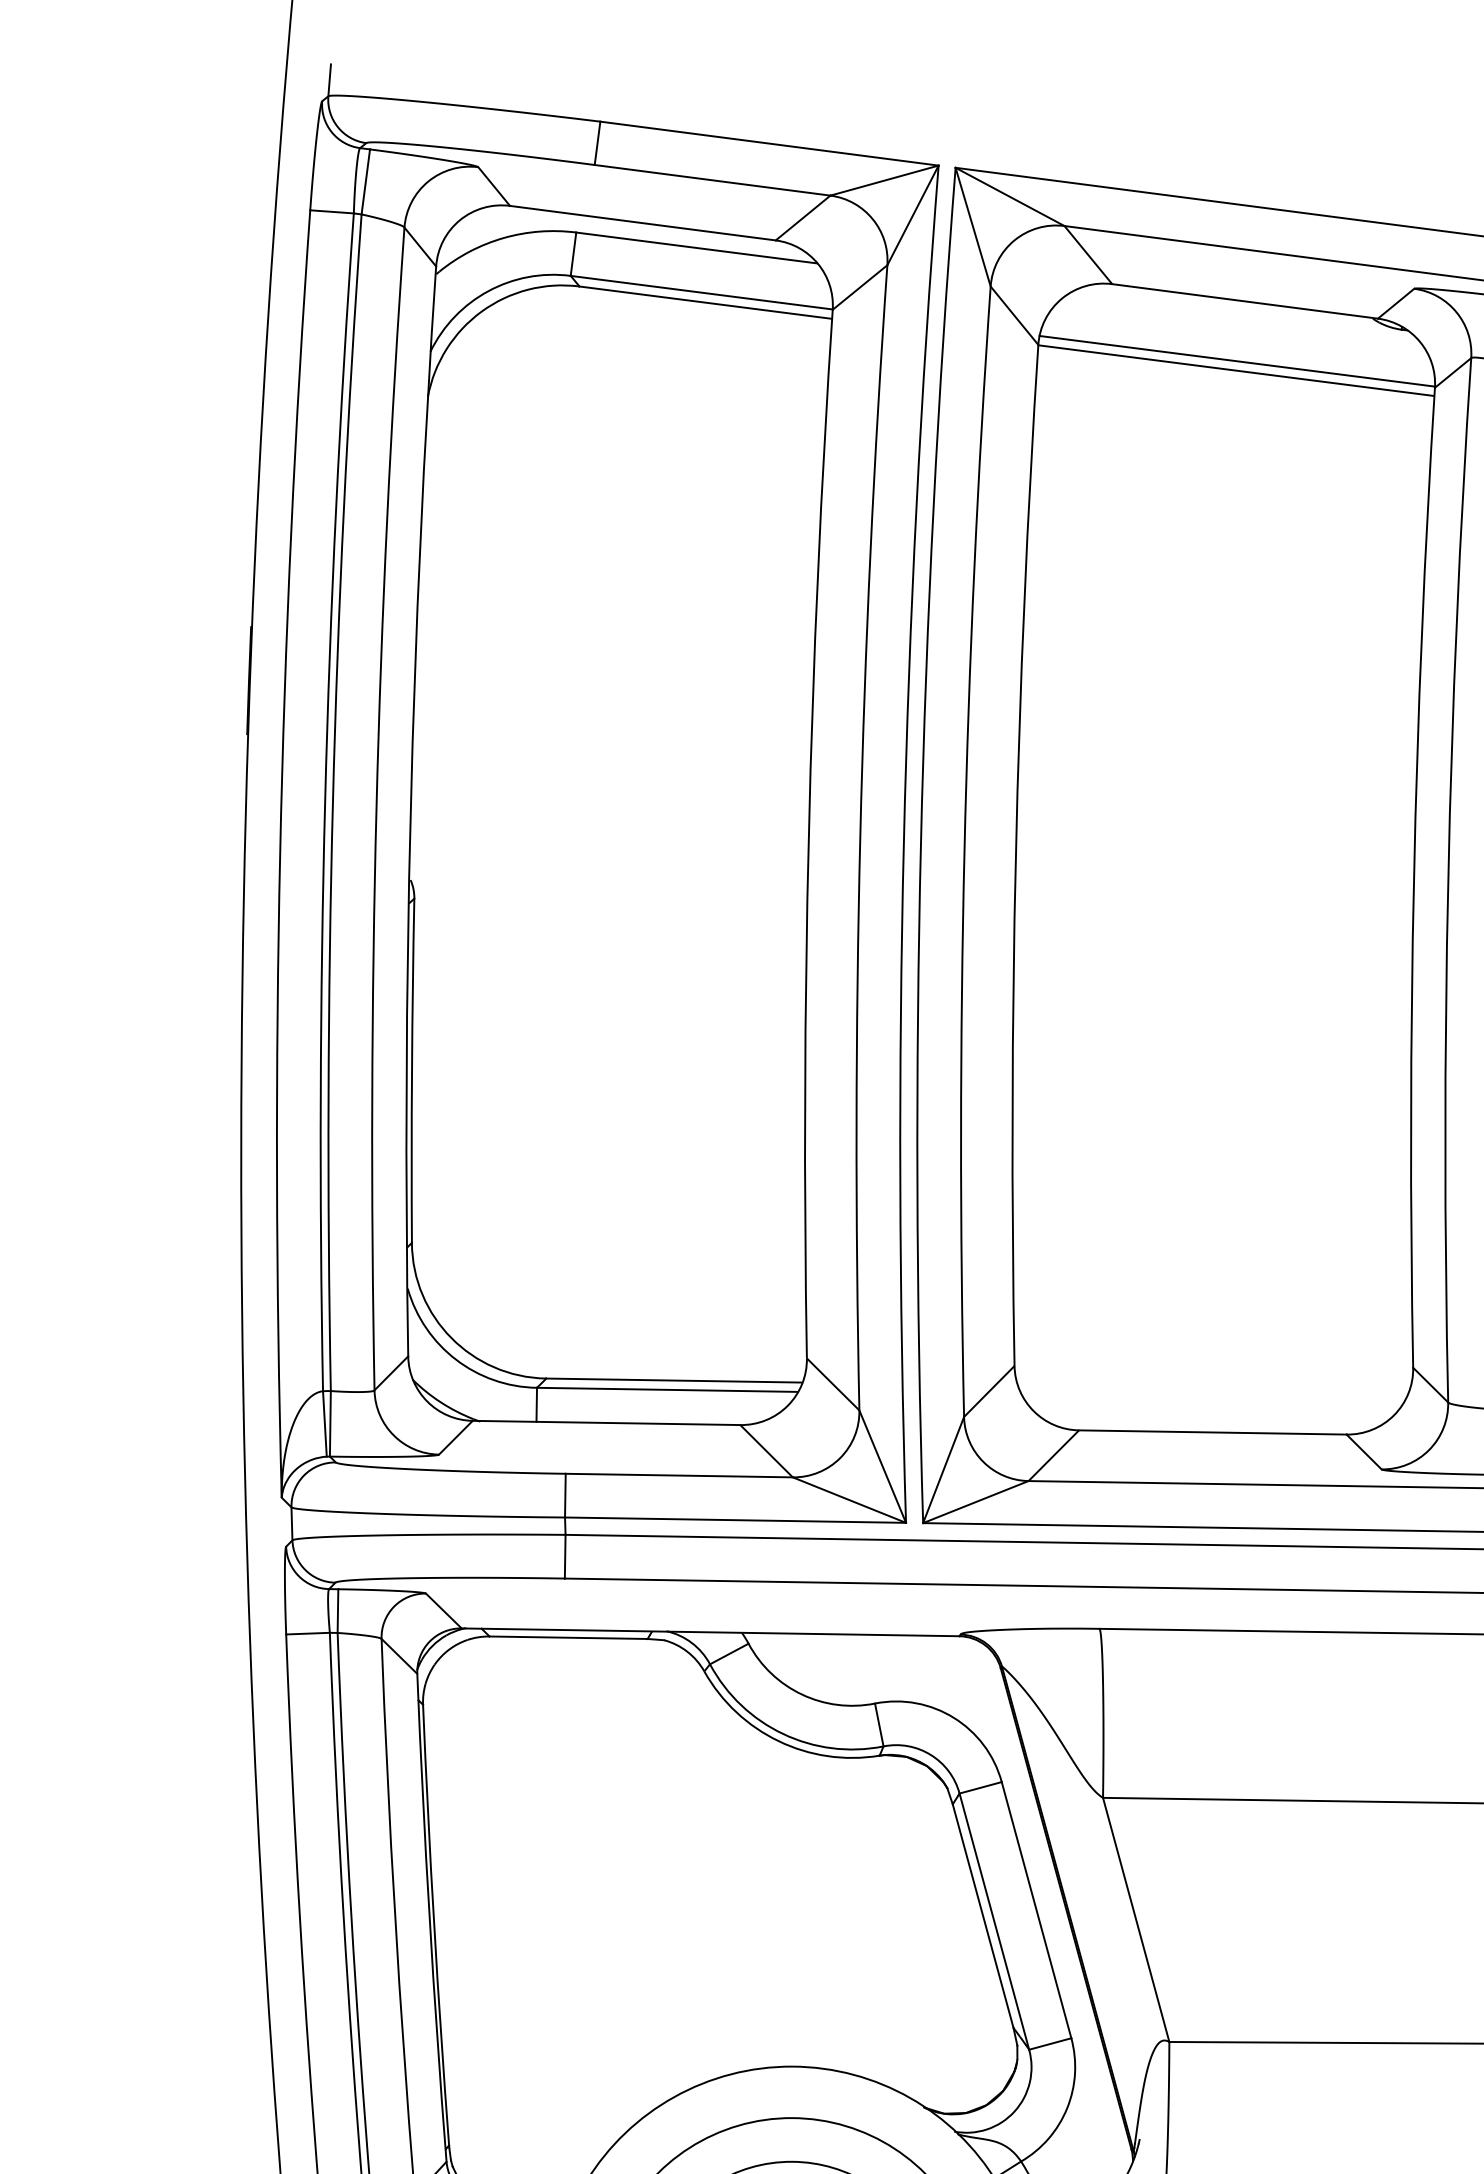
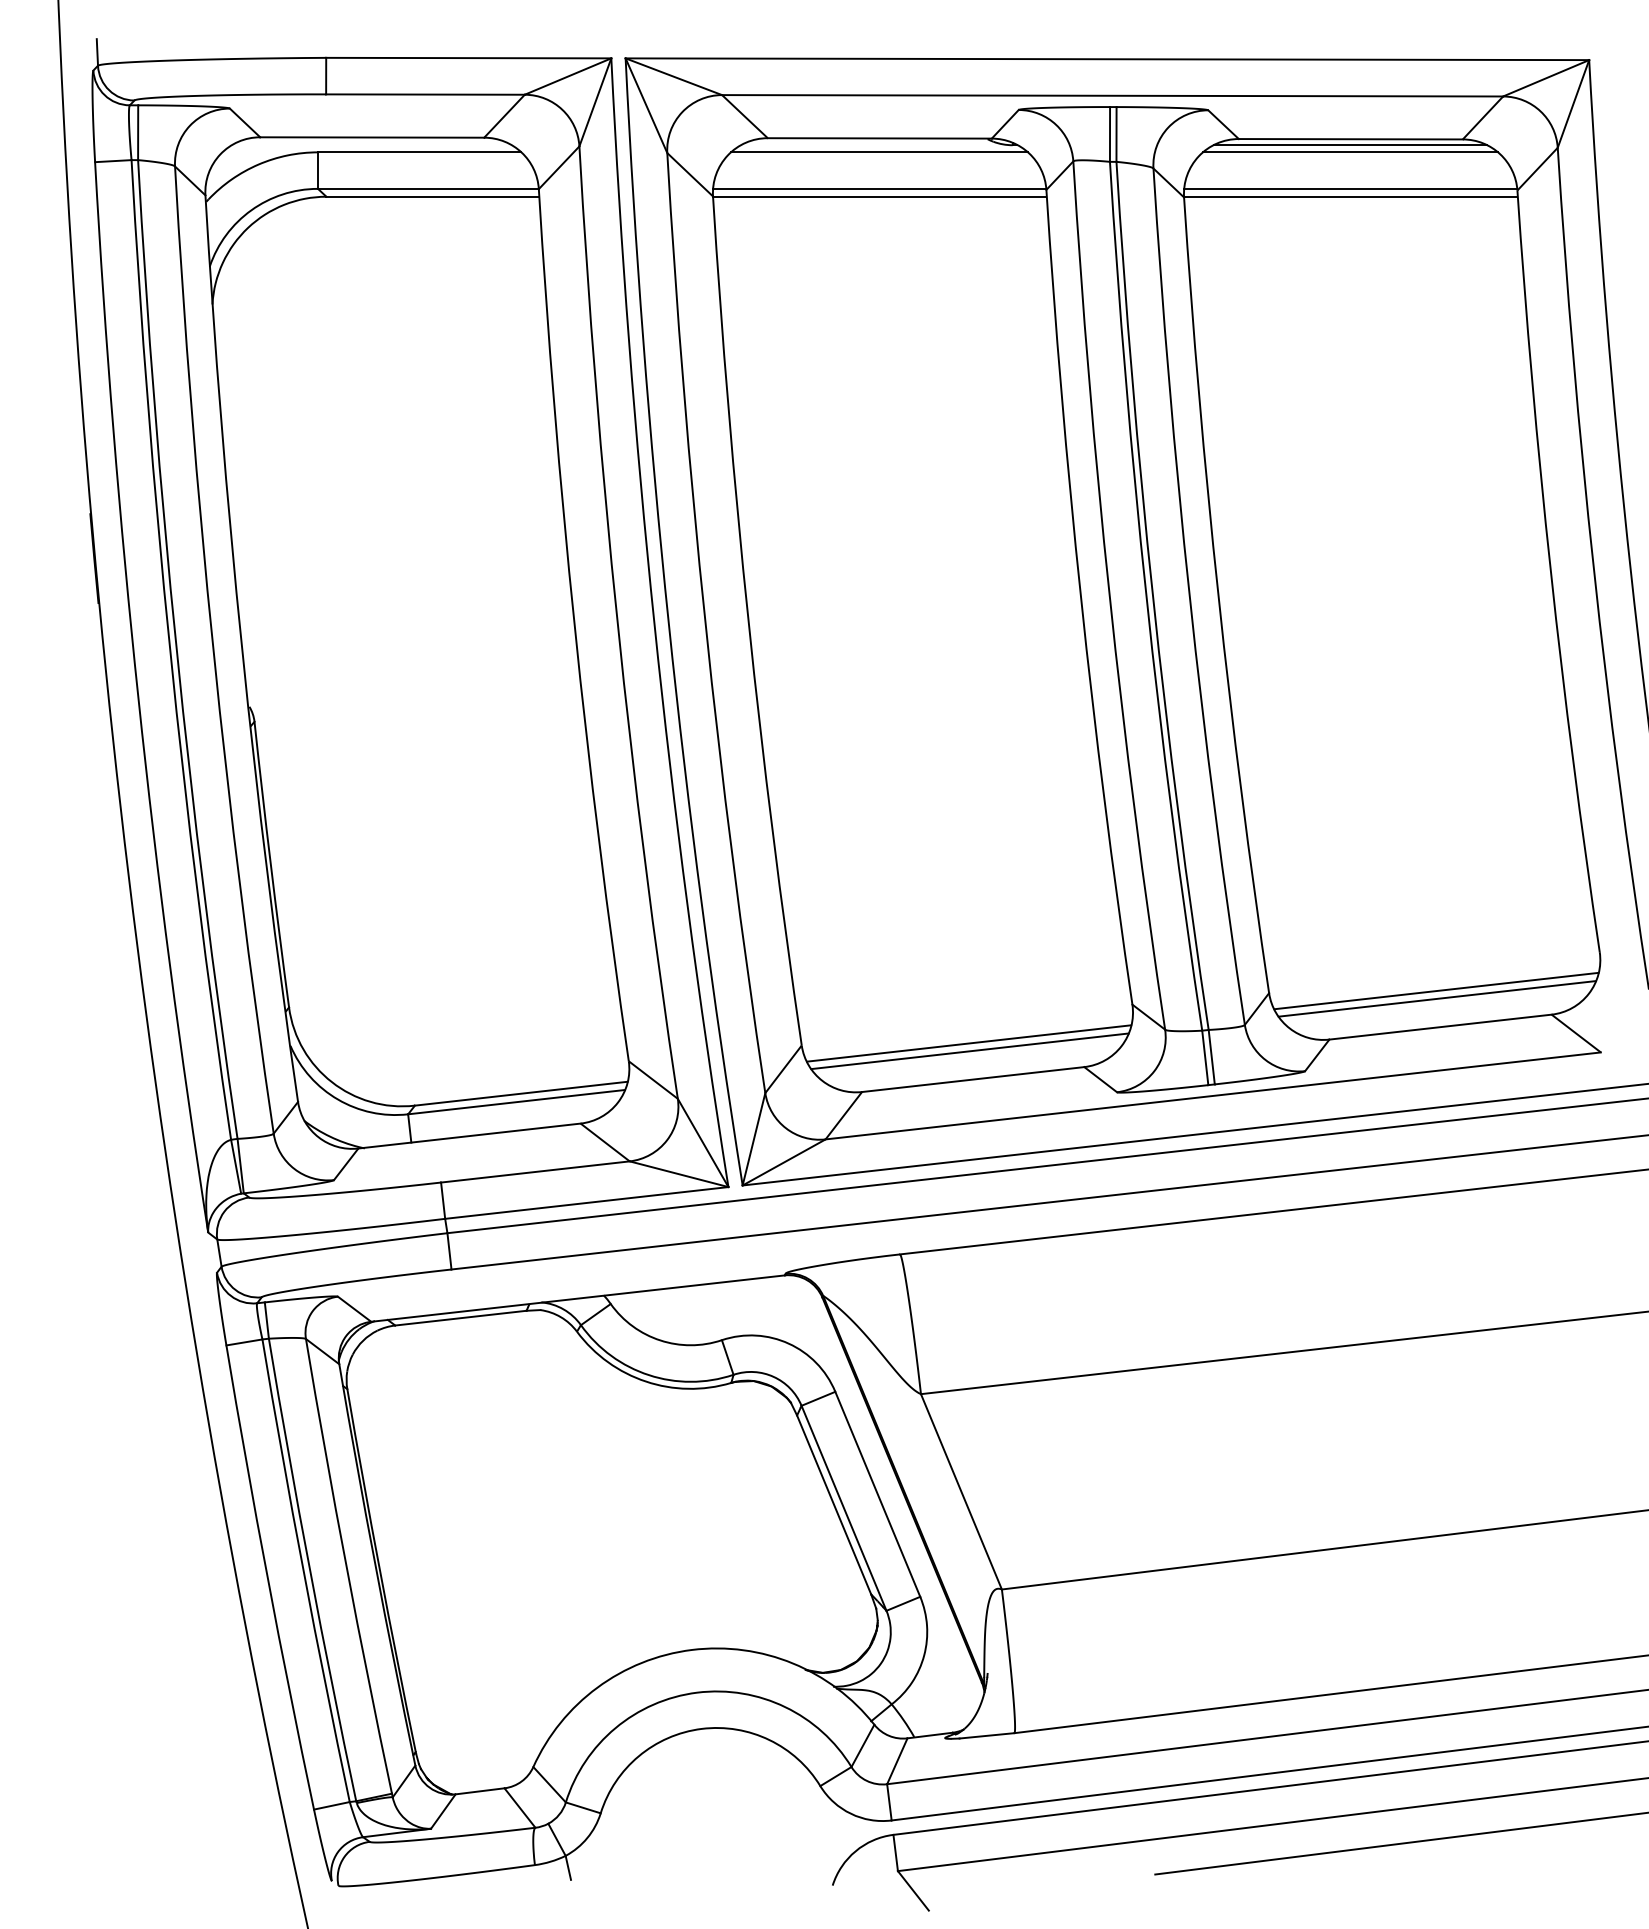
line: (1242, 318) -> (879, 152), added
line: (1213, 1389) -> (969, 1043), added
line: (1212, 1398) -> (969, 1051), added

